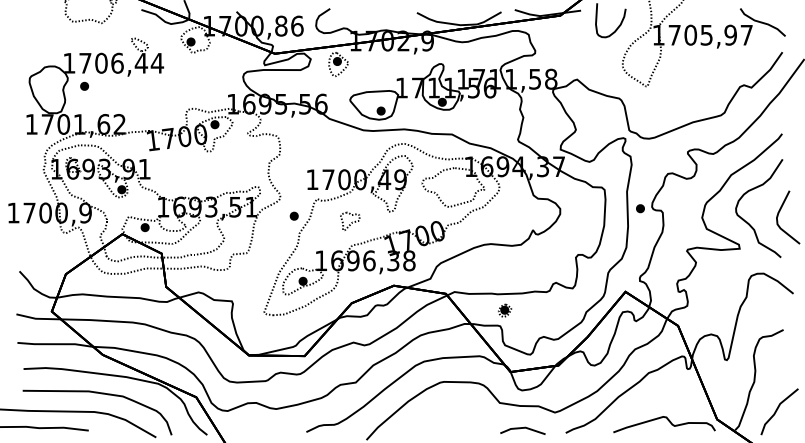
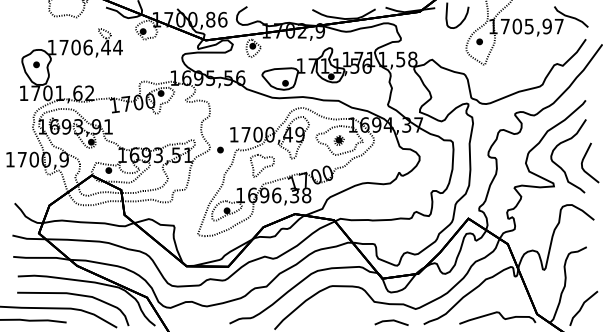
part: (84, 85) -> (36, 64), moved
part: (640, 208) -> (479, 41), moved
part: (293, 215) -> (219, 149), moved
part: (350, 221) -> (262, 166), size x1.67
part: (505, 310) -> (339, 140), moved

